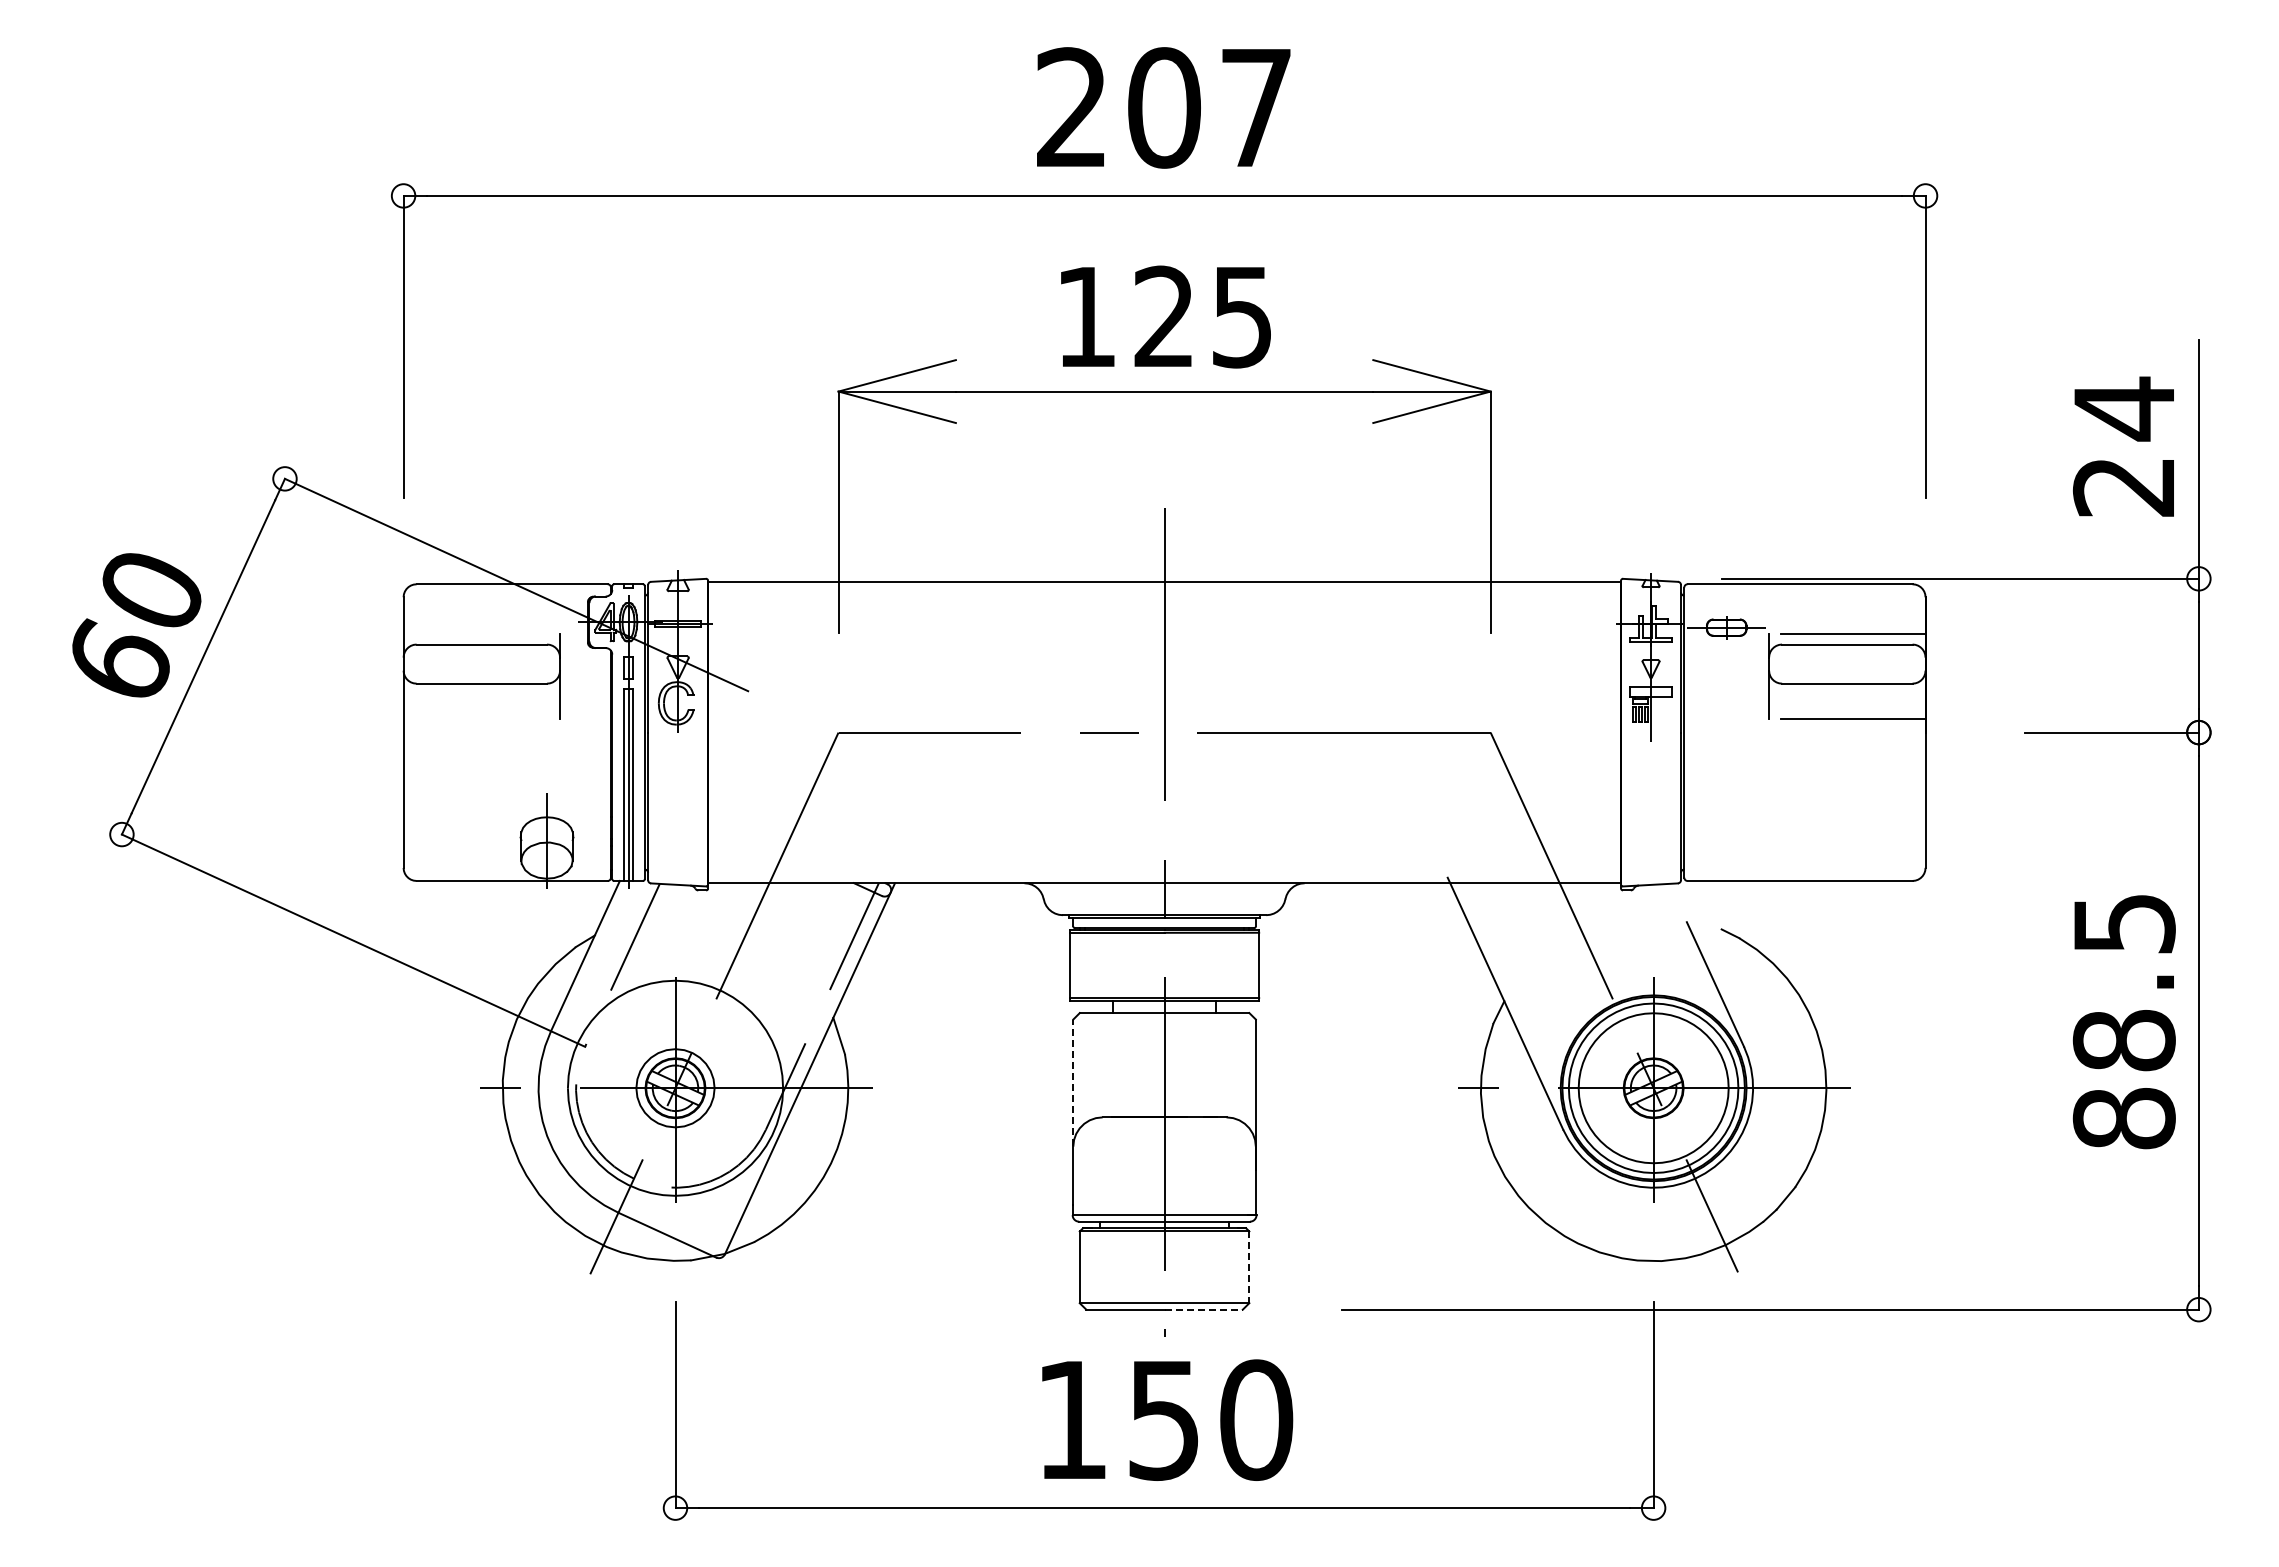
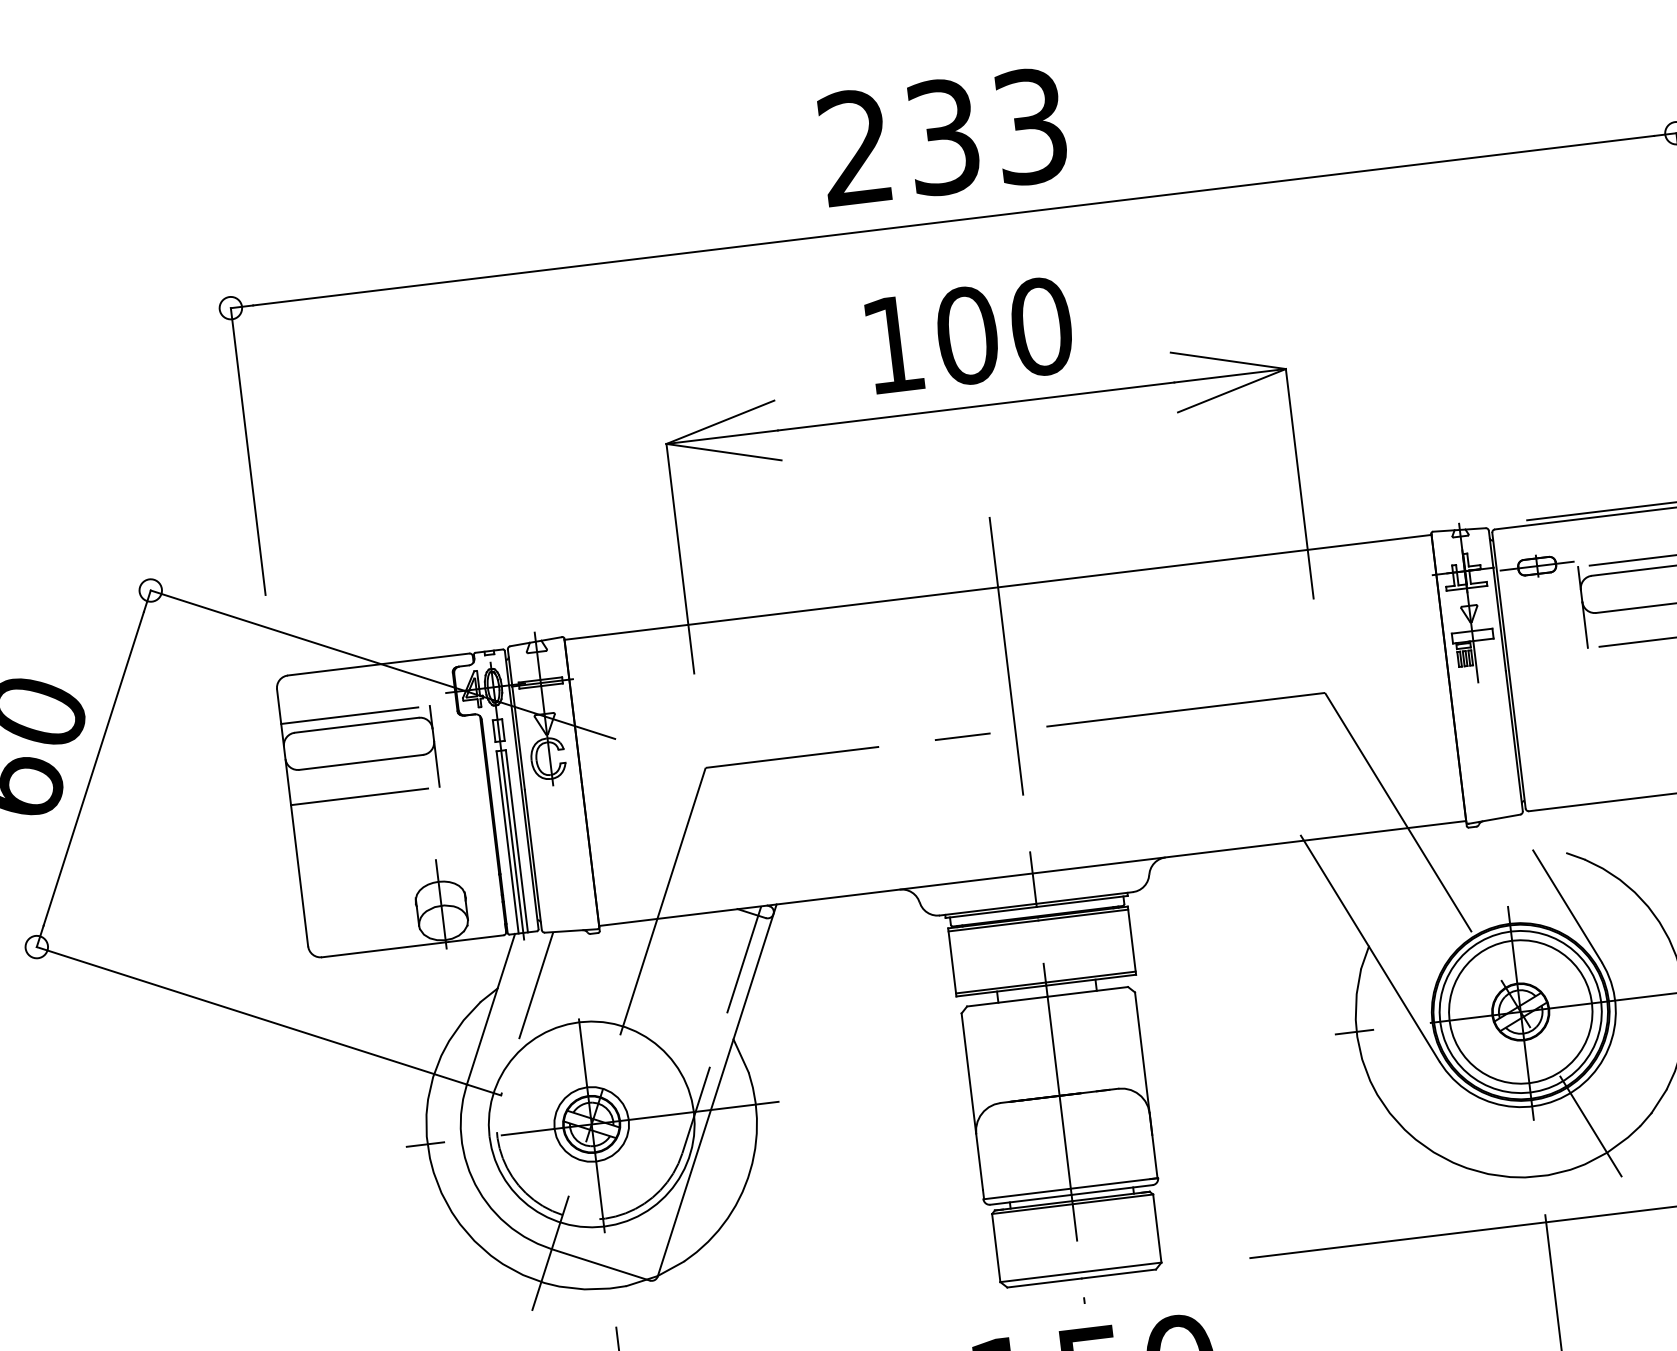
text: (1209, 107) -> (986, 131), 207 -> 233
text: (1203, 316) -> (1004, 330), 125 -> 100
line: (475, 633) -> (349, 715), added
line: (475, 719) -> (359, 797), added
line: (1073, 1082) -> (969, 1073), dashed -> solid
line: (1249, 1267) -> (1157, 1228), dashed -> solid
line: (1204, 1309) -> (1119, 1273), dashed -> solid

